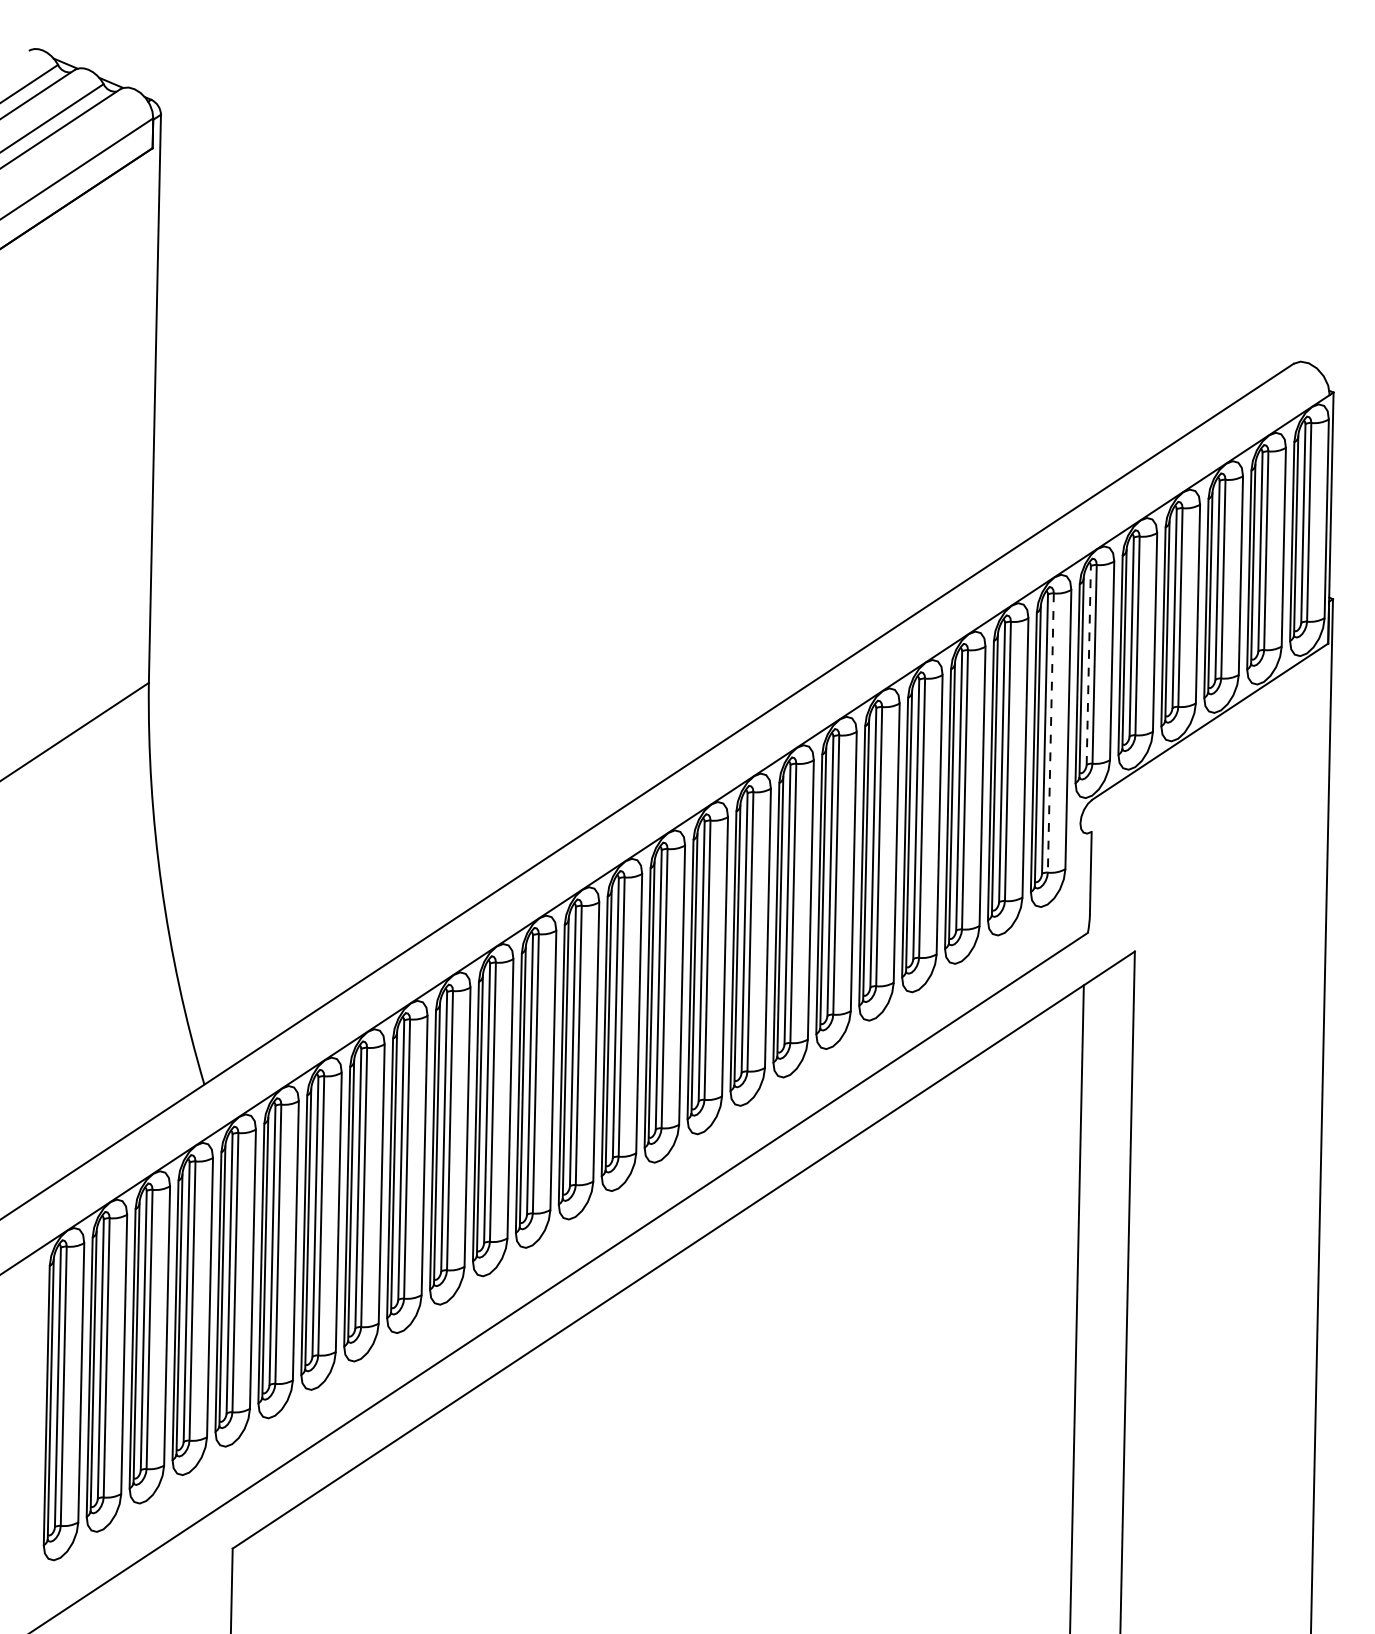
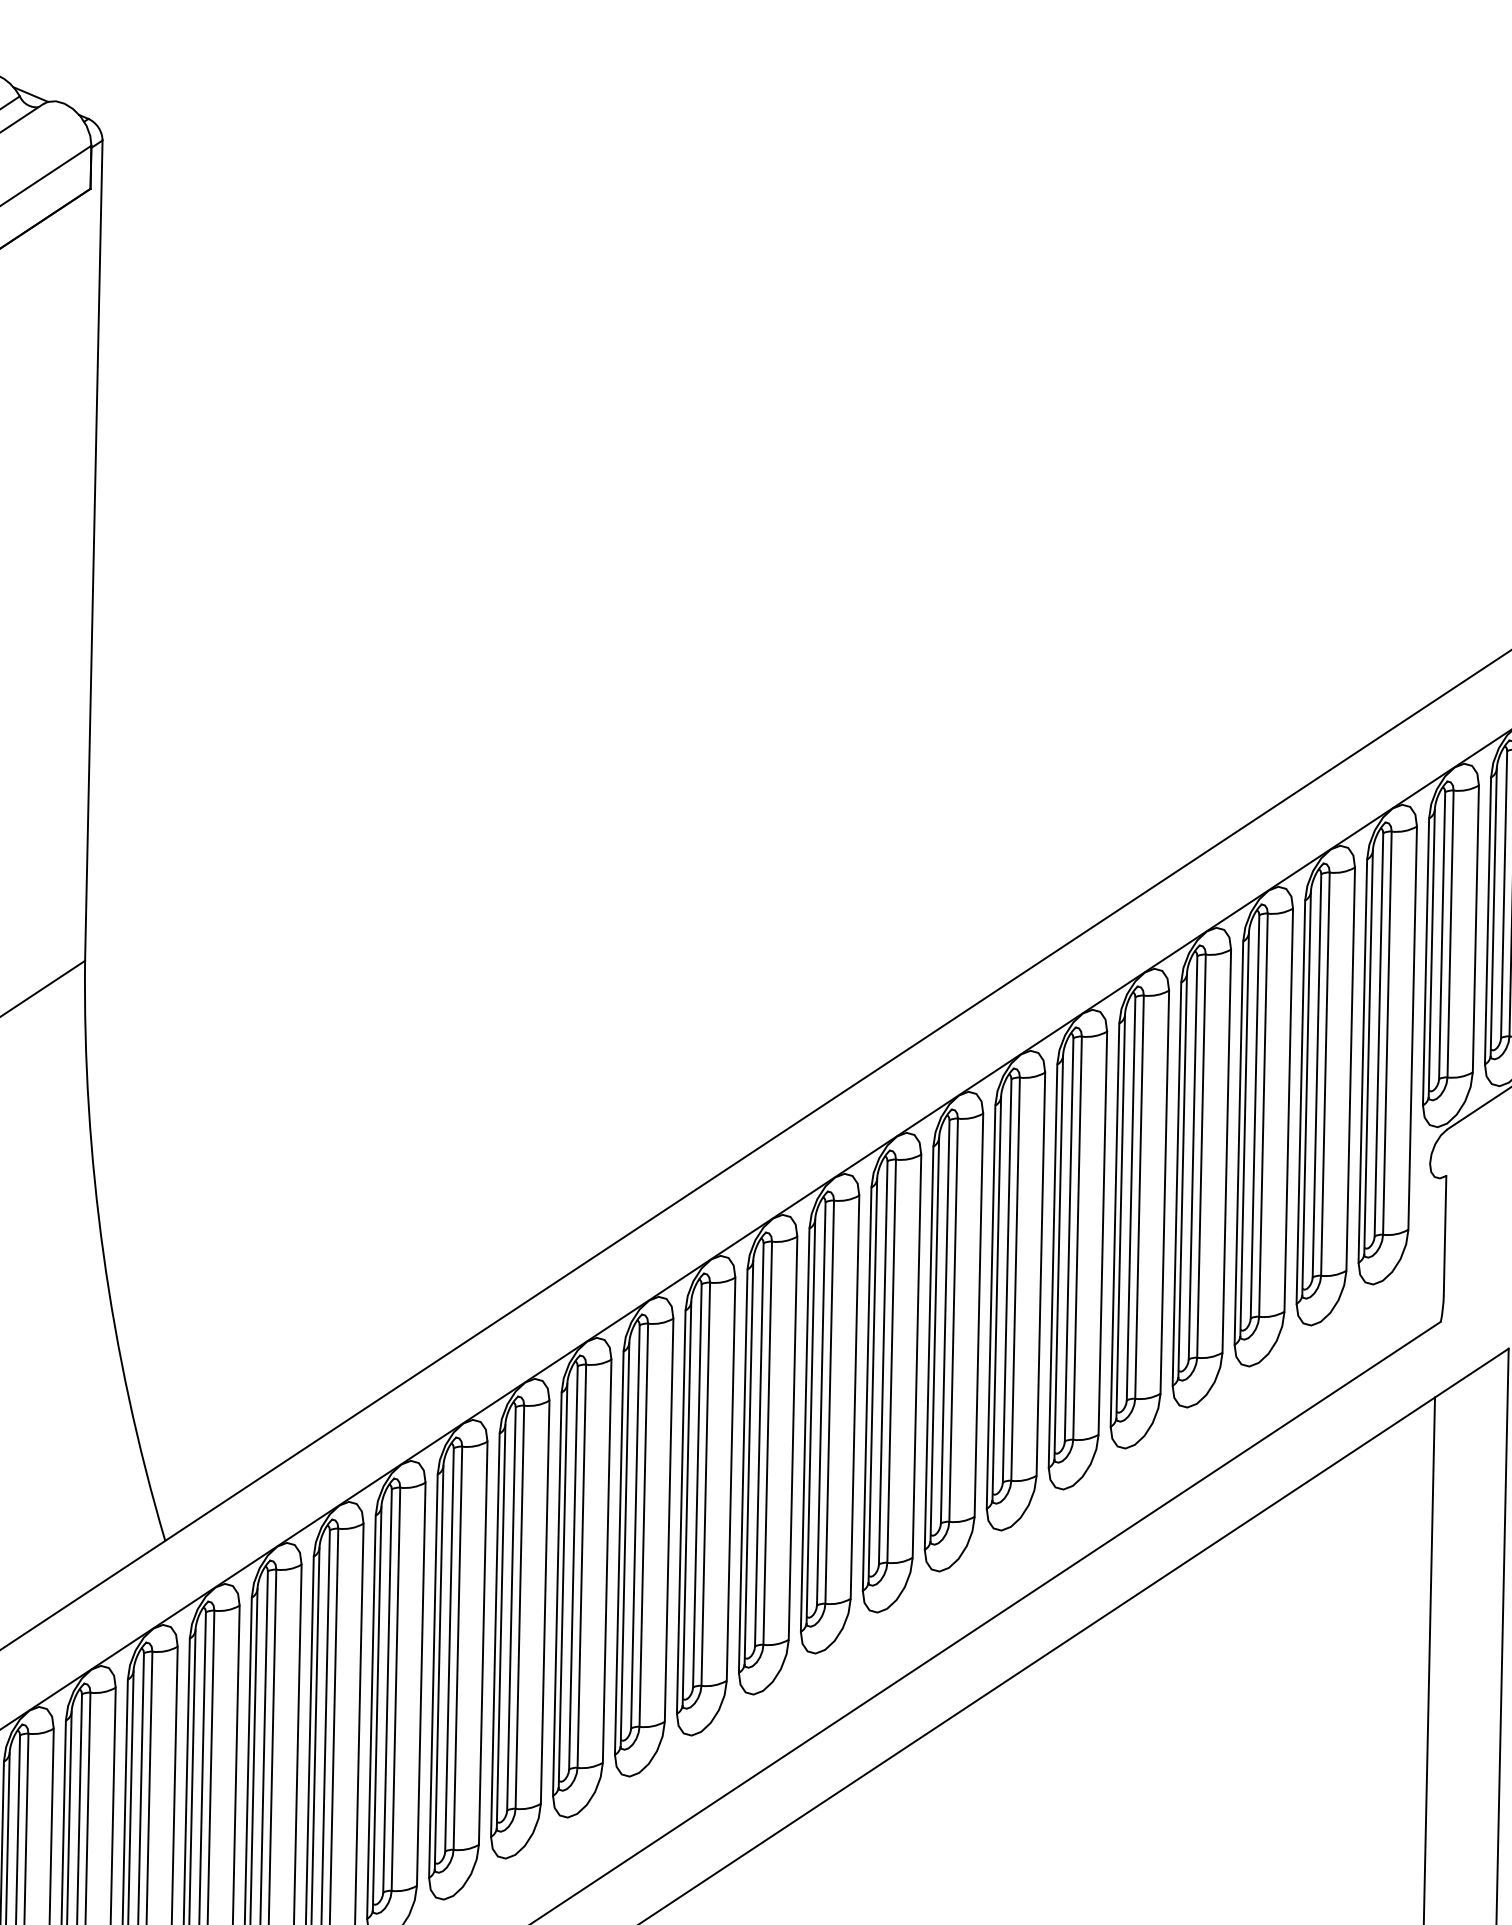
line: (1088, 665) -> (1441, 935), dashed -> solid
line: (1050, 733) -> (1386, 1033), dashed -> solid

